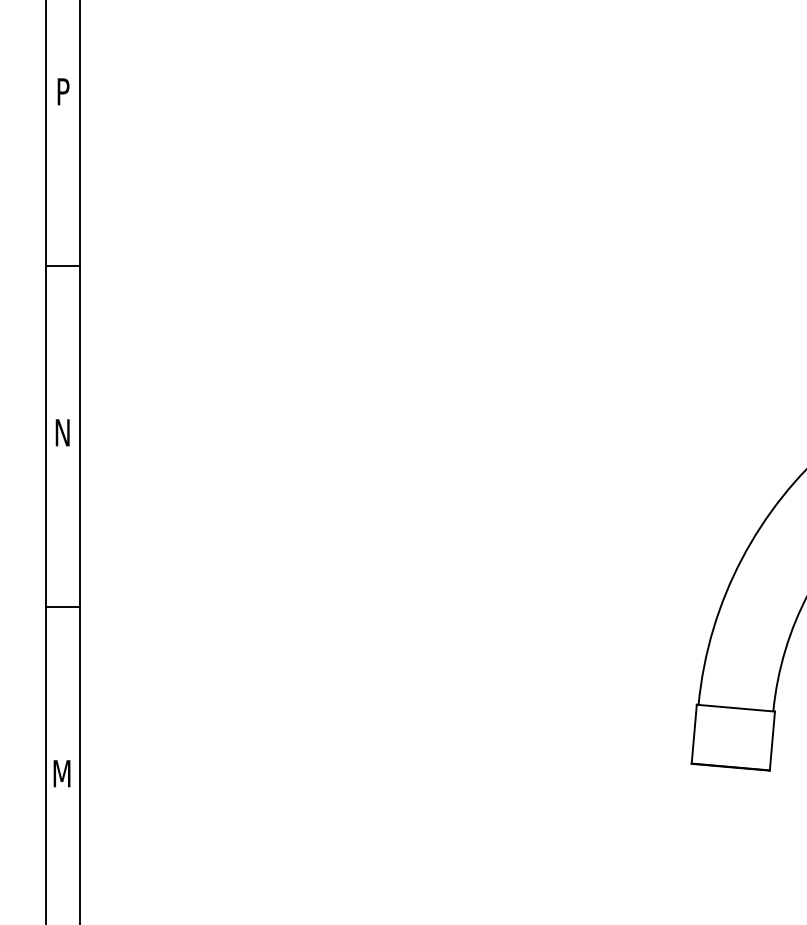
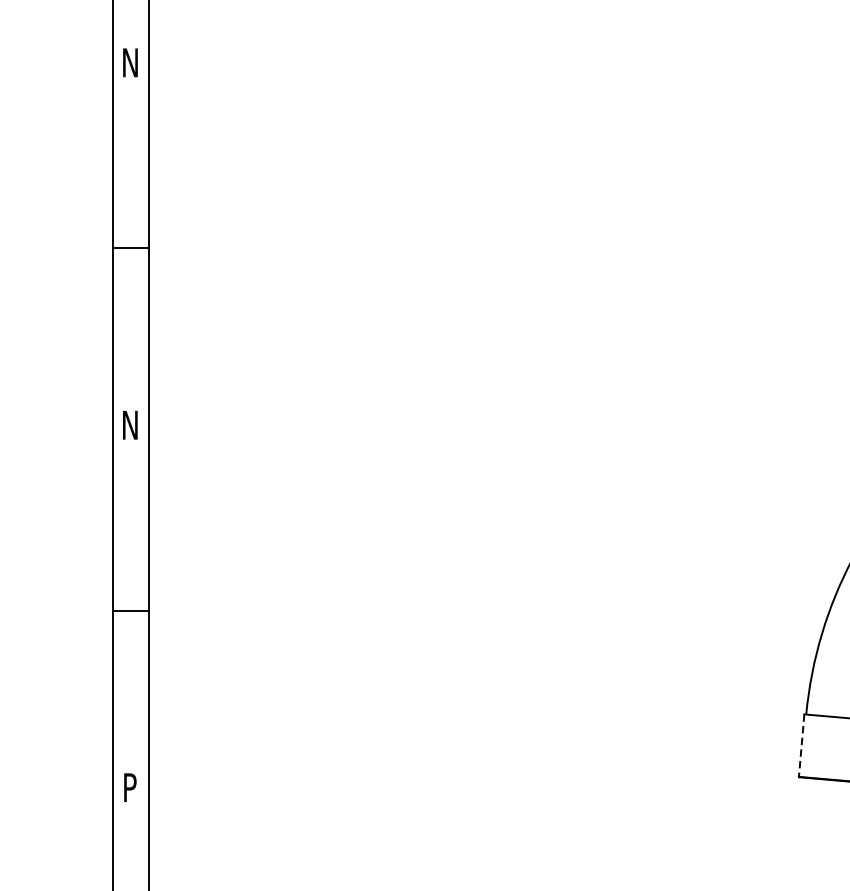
text: (62, 91) -> (130, 62), P -> N
line: (694, 734) -> (801, 745), solid -> dashed
text: (61, 773) -> (129, 787), M -> P

